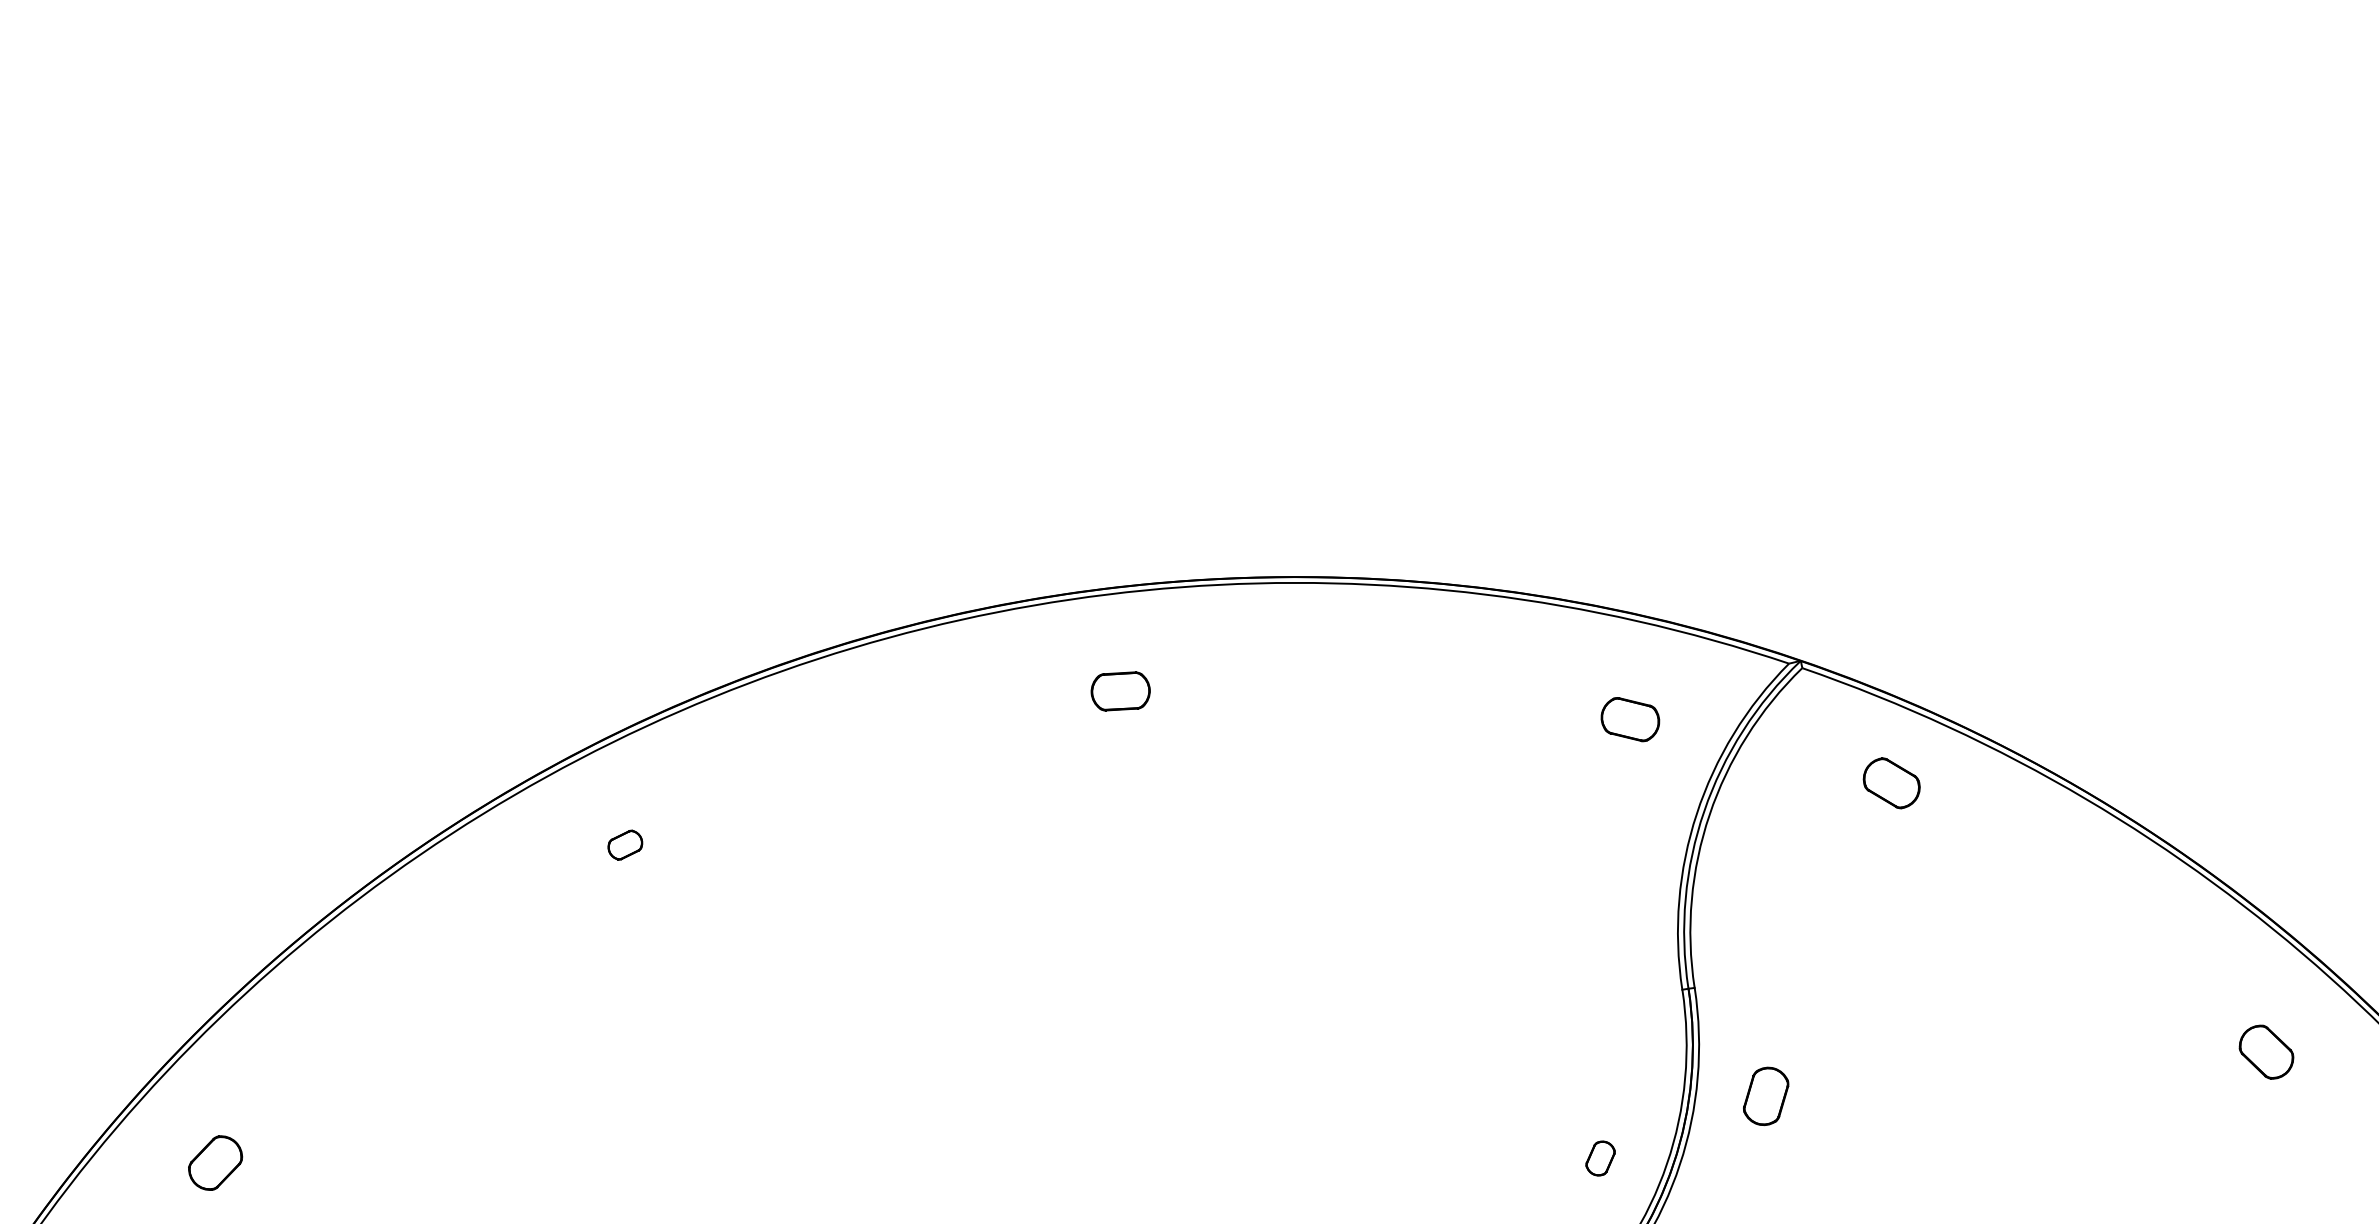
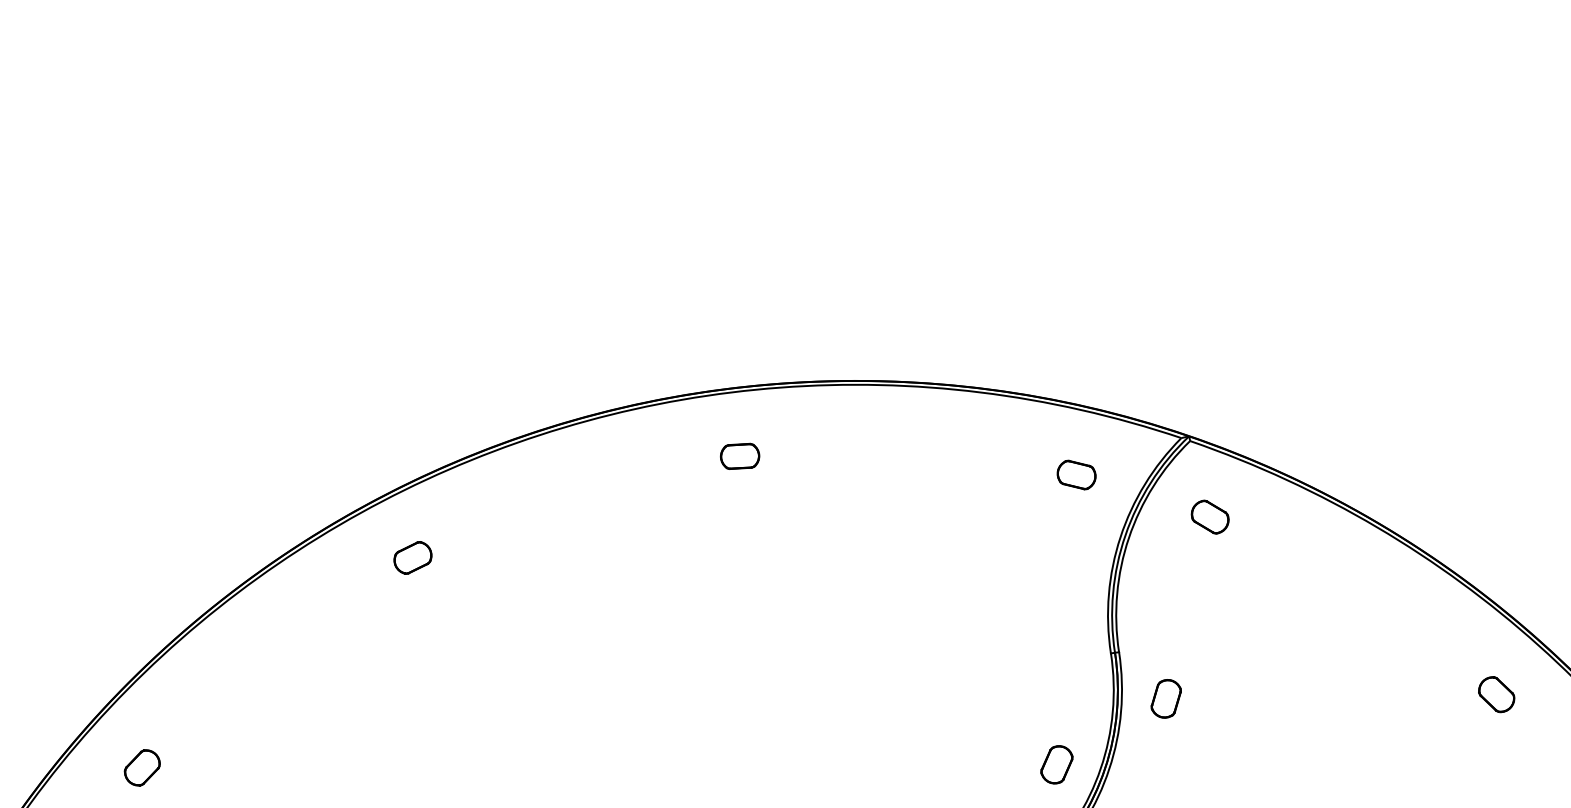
part: (1890, 782) -> (1209, 516), moved
part: (624, 844) -> (412, 557), size x1.67
part: (1764, 1095) -> (1165, 698), moved
part: (1599, 1157) -> (1056, 764), size x1.67

